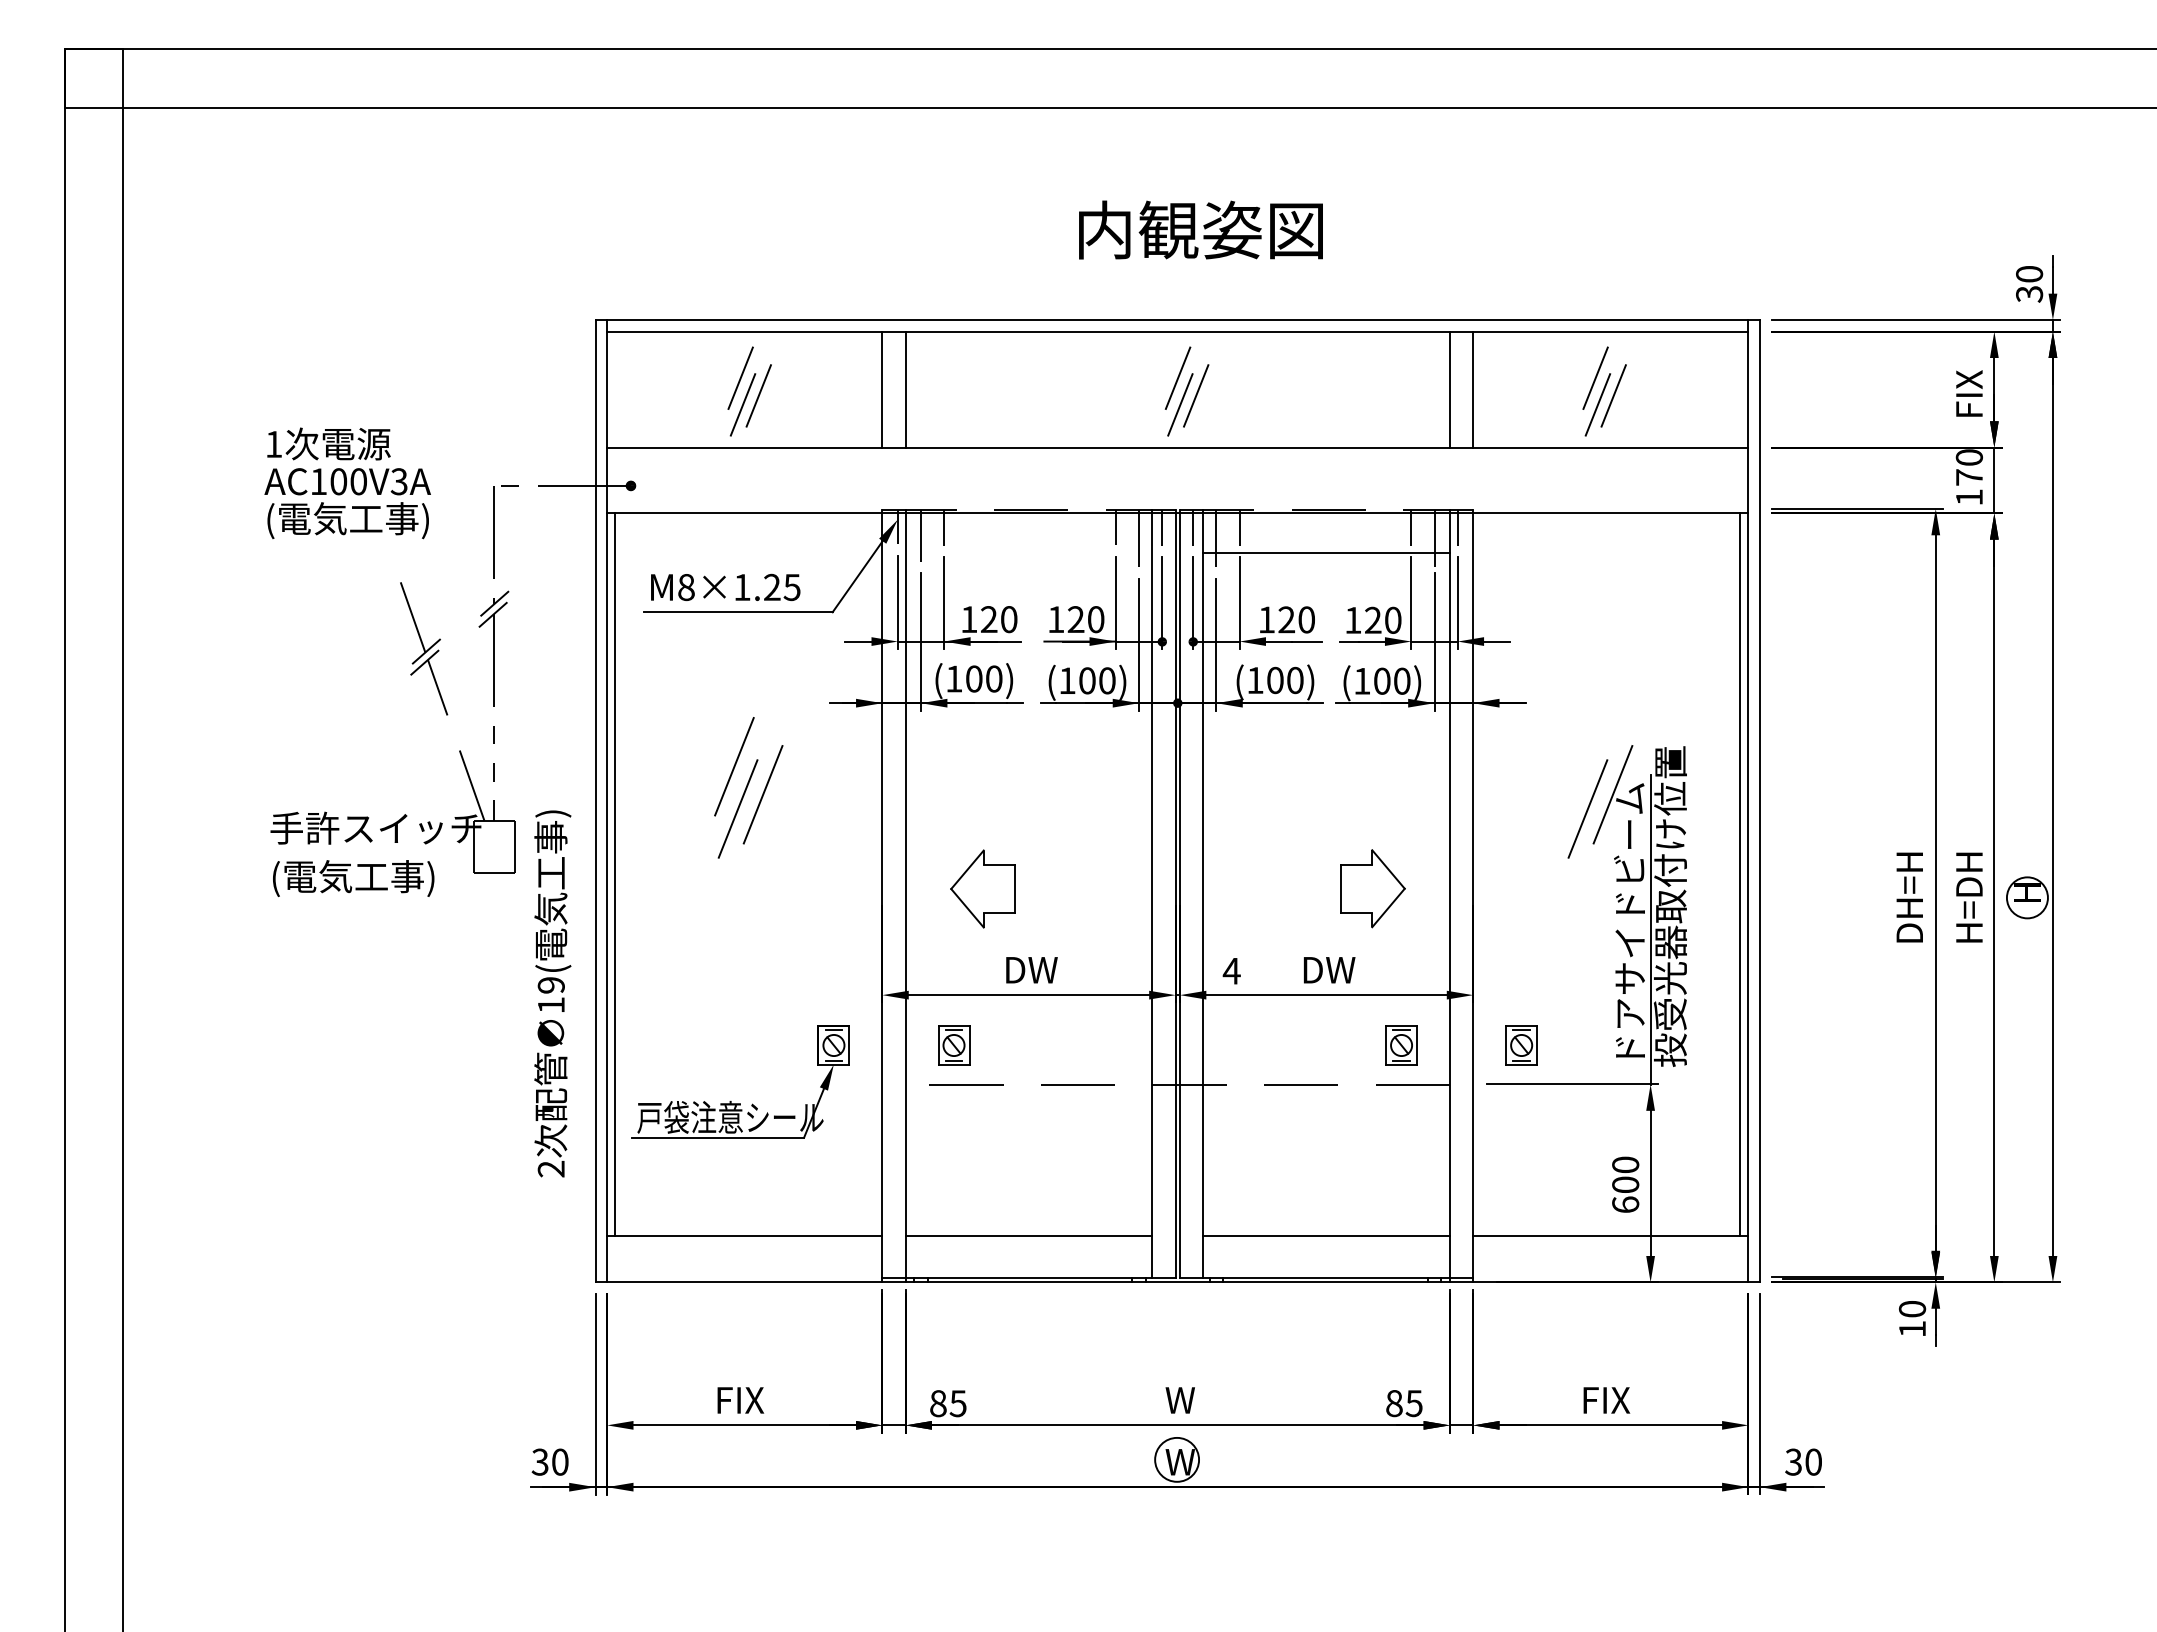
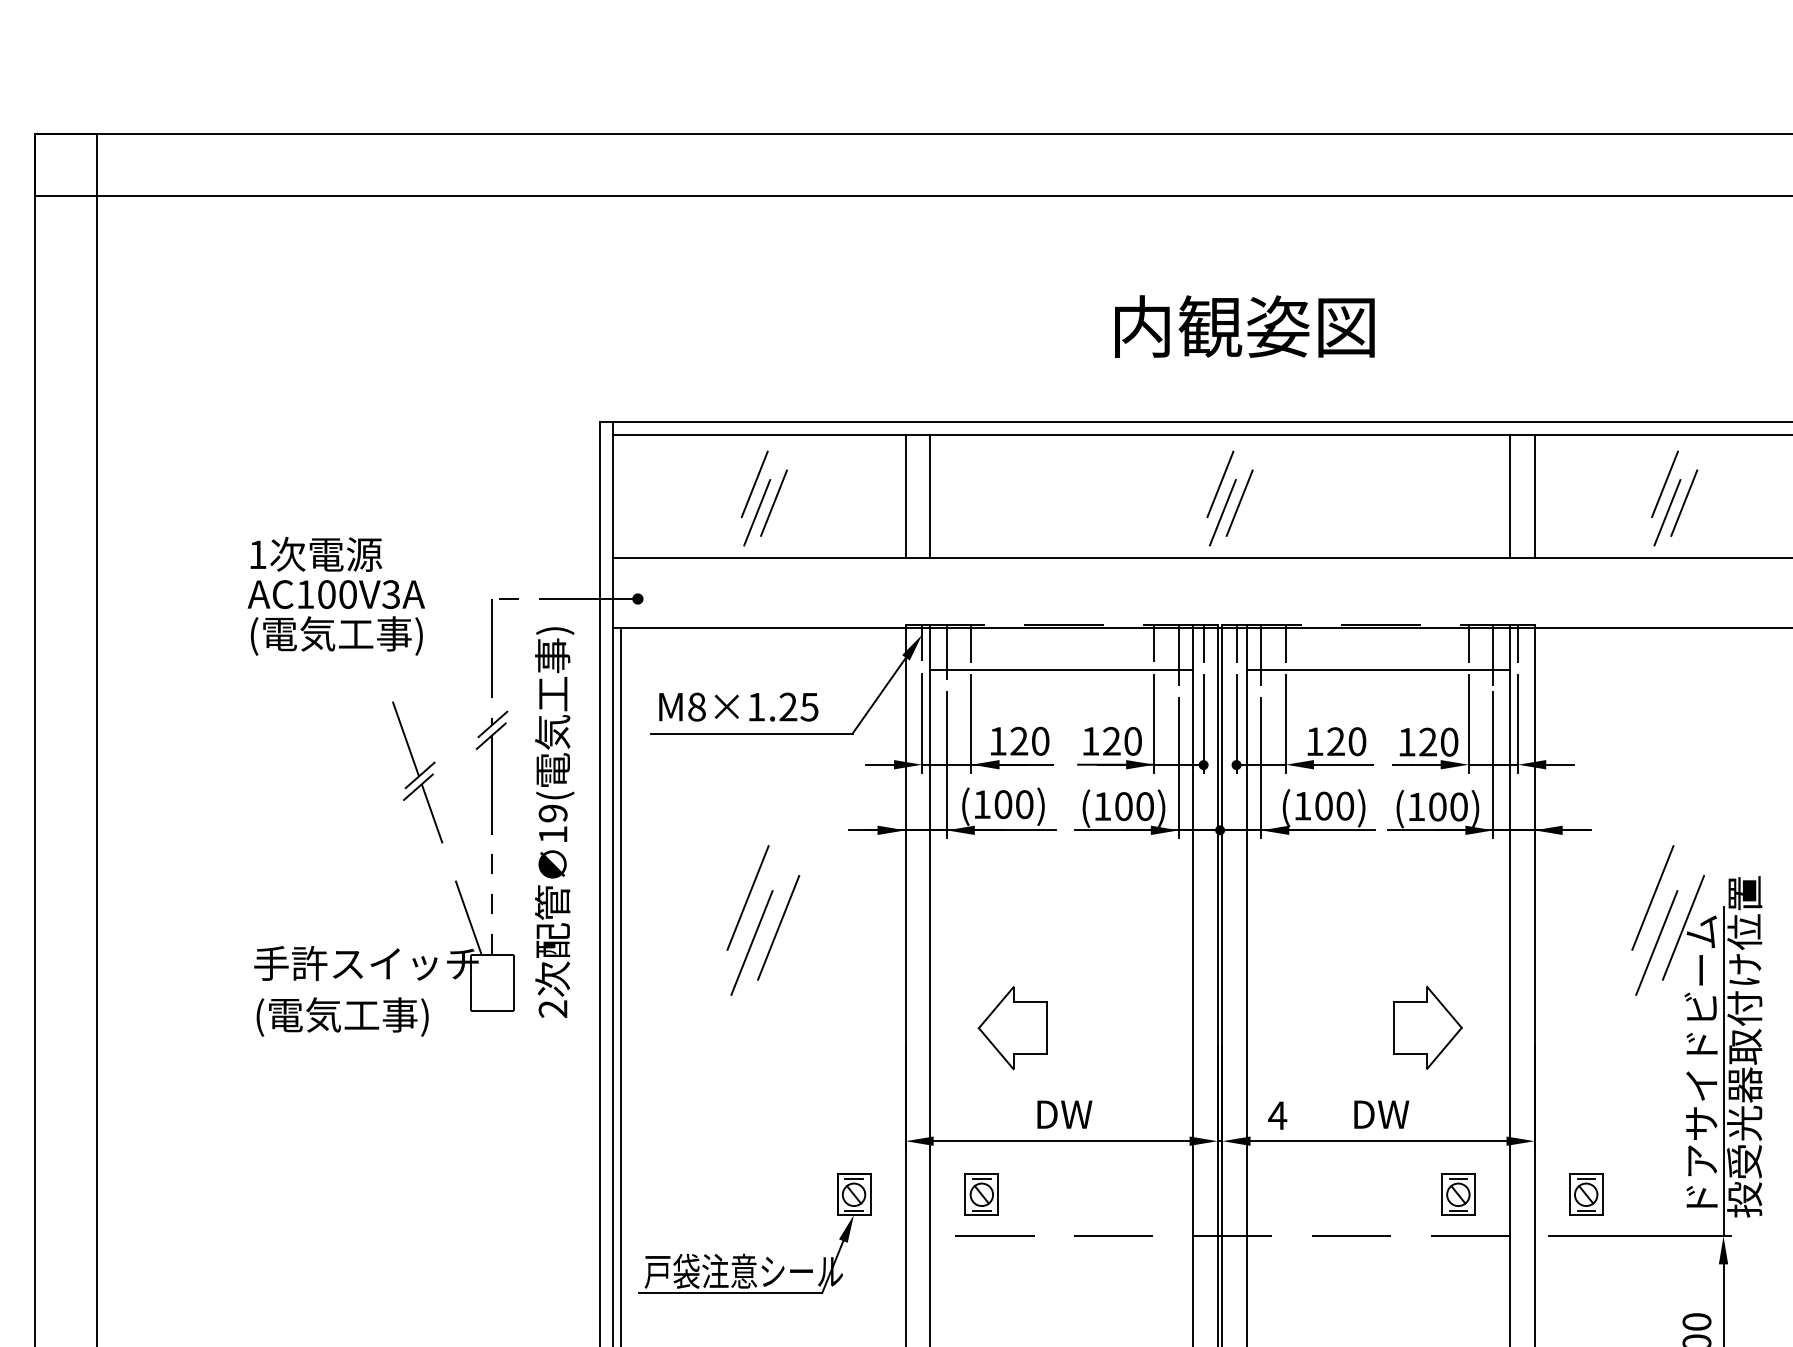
line: (1028, 552) -> (1061, 669), added
line: (1584, 766) -> (1653, 897), added
text: (552, 993) -> (554, 822), moved

